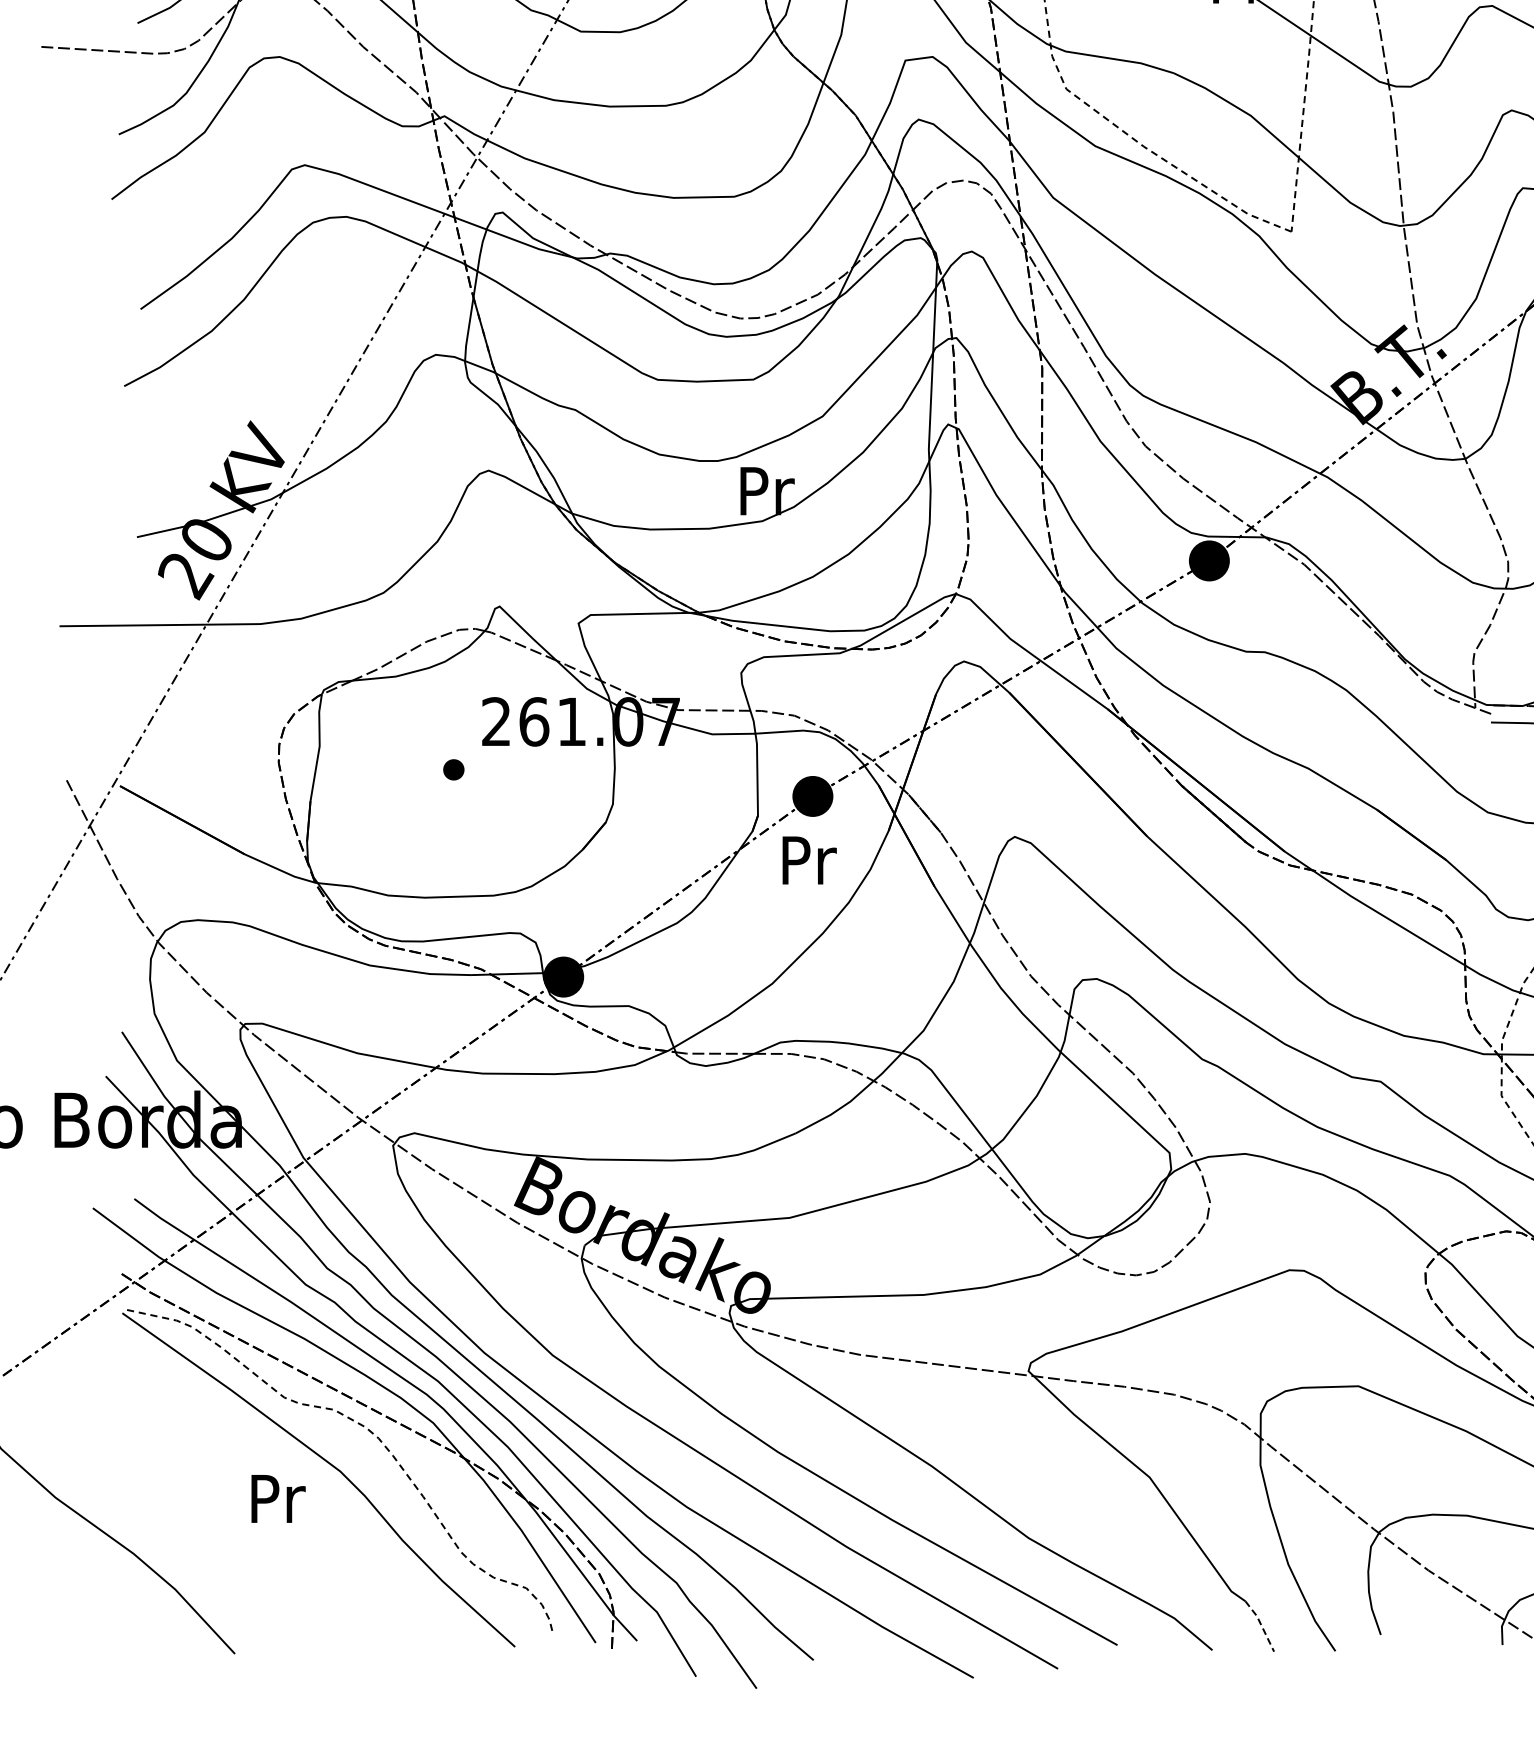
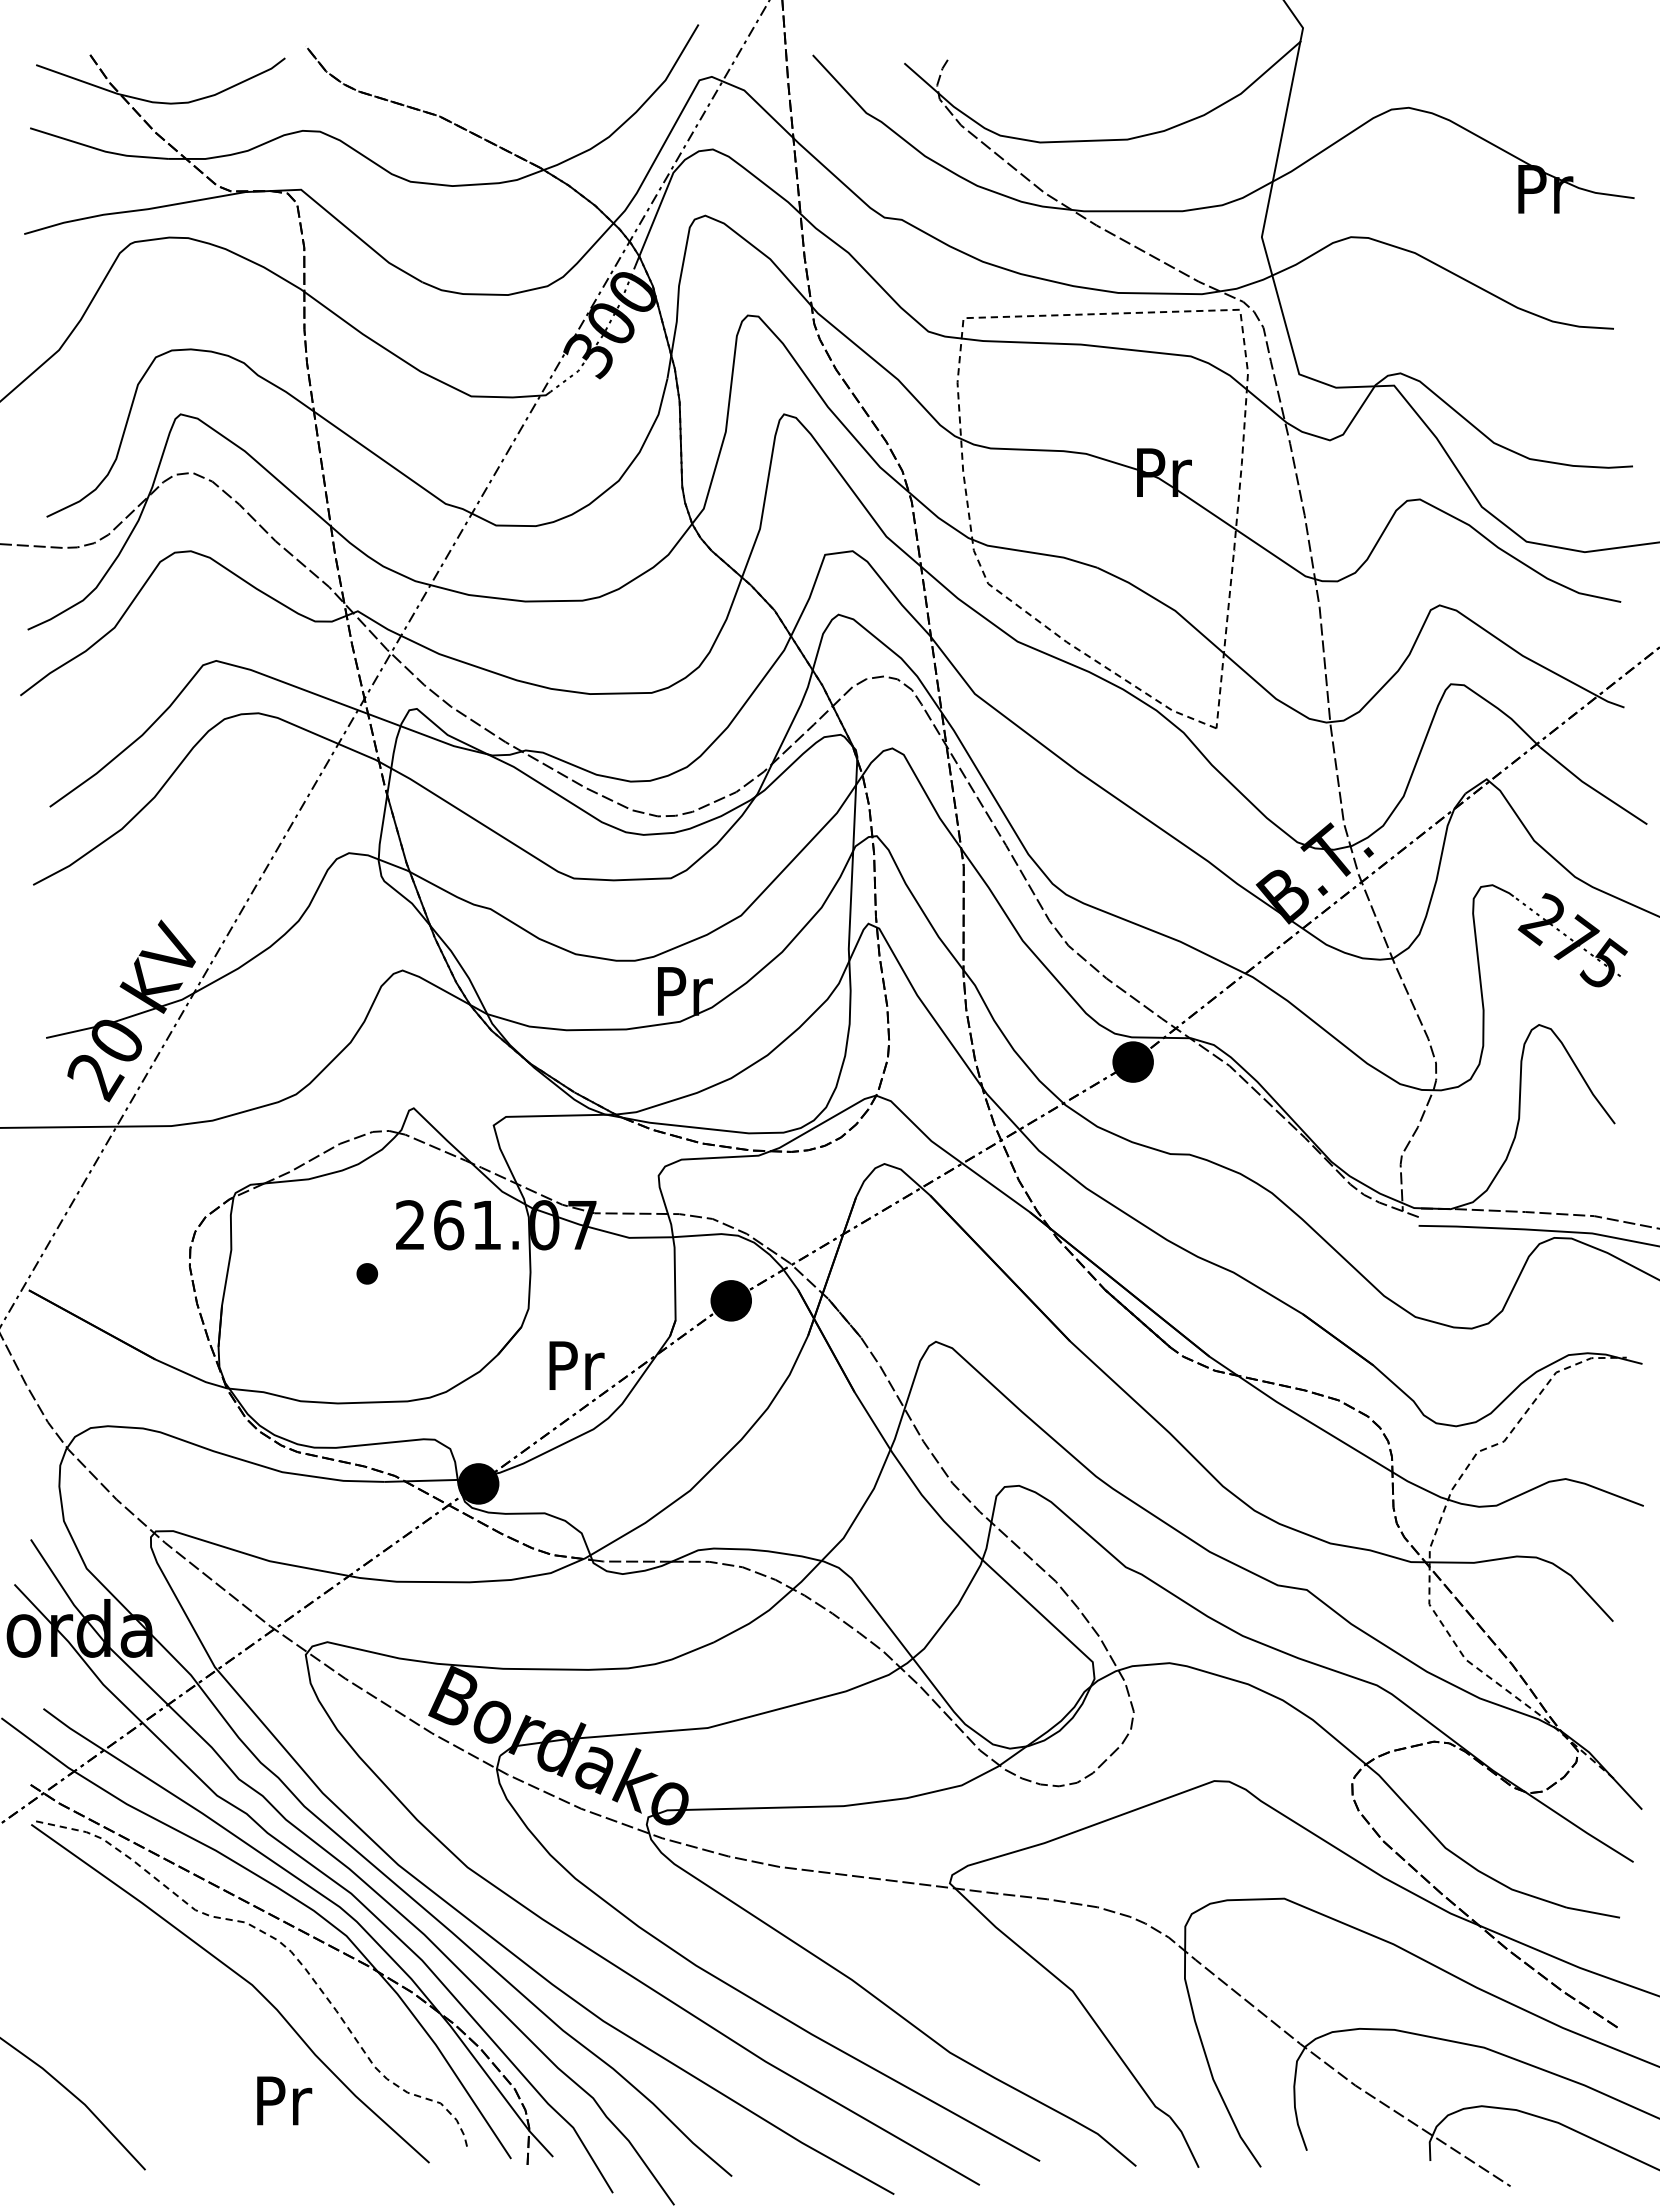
text: (809, 860) -> (576, 1365), moved
text: (278, 1498) -> (284, 2100), moved
line: (1260, 1624) -> (1185, 2140), dashed -> solid

